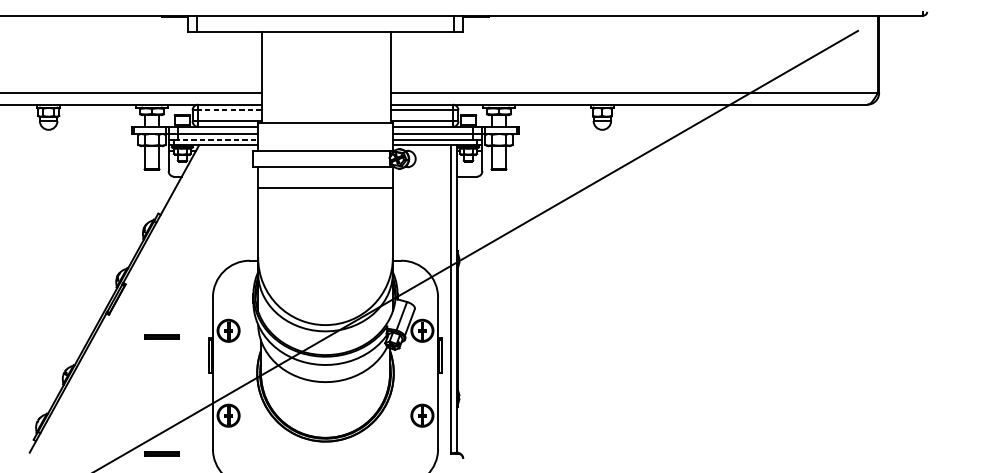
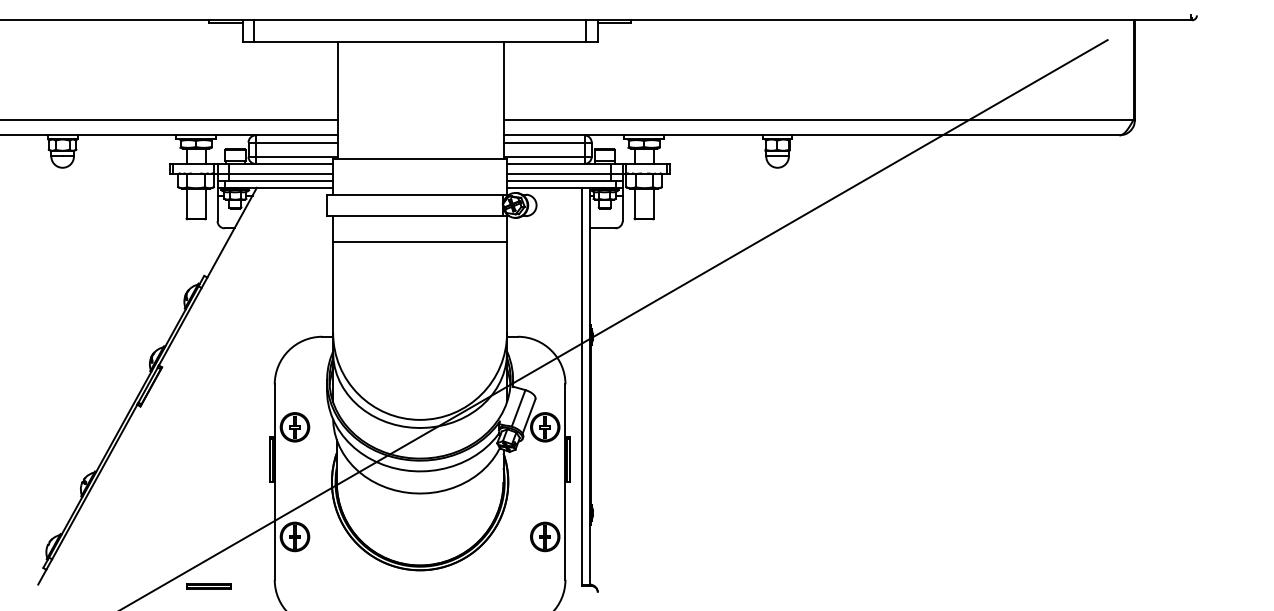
line: (229, 110) -> (296, 142), dashed -> solid
line: (216, 139) -> (279, 180), dashed -> solid
part: (161, 337) -> (208, 435), removed

